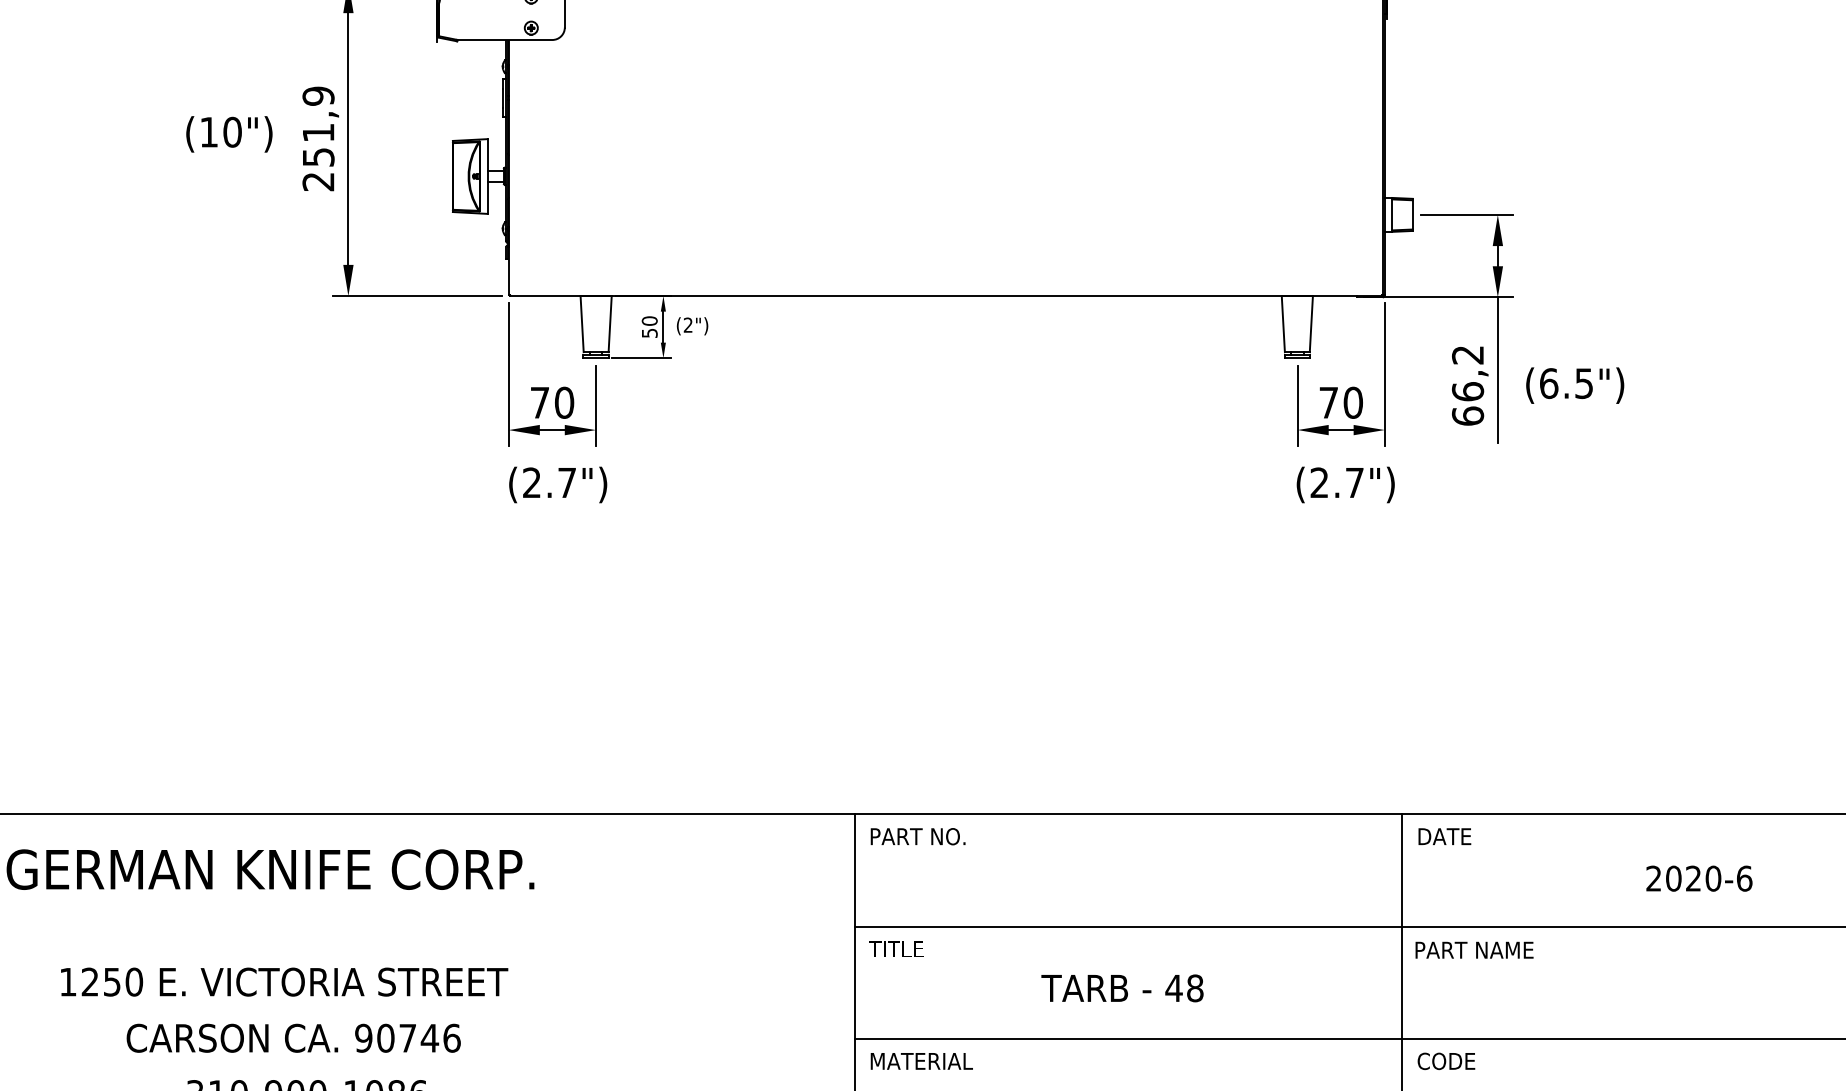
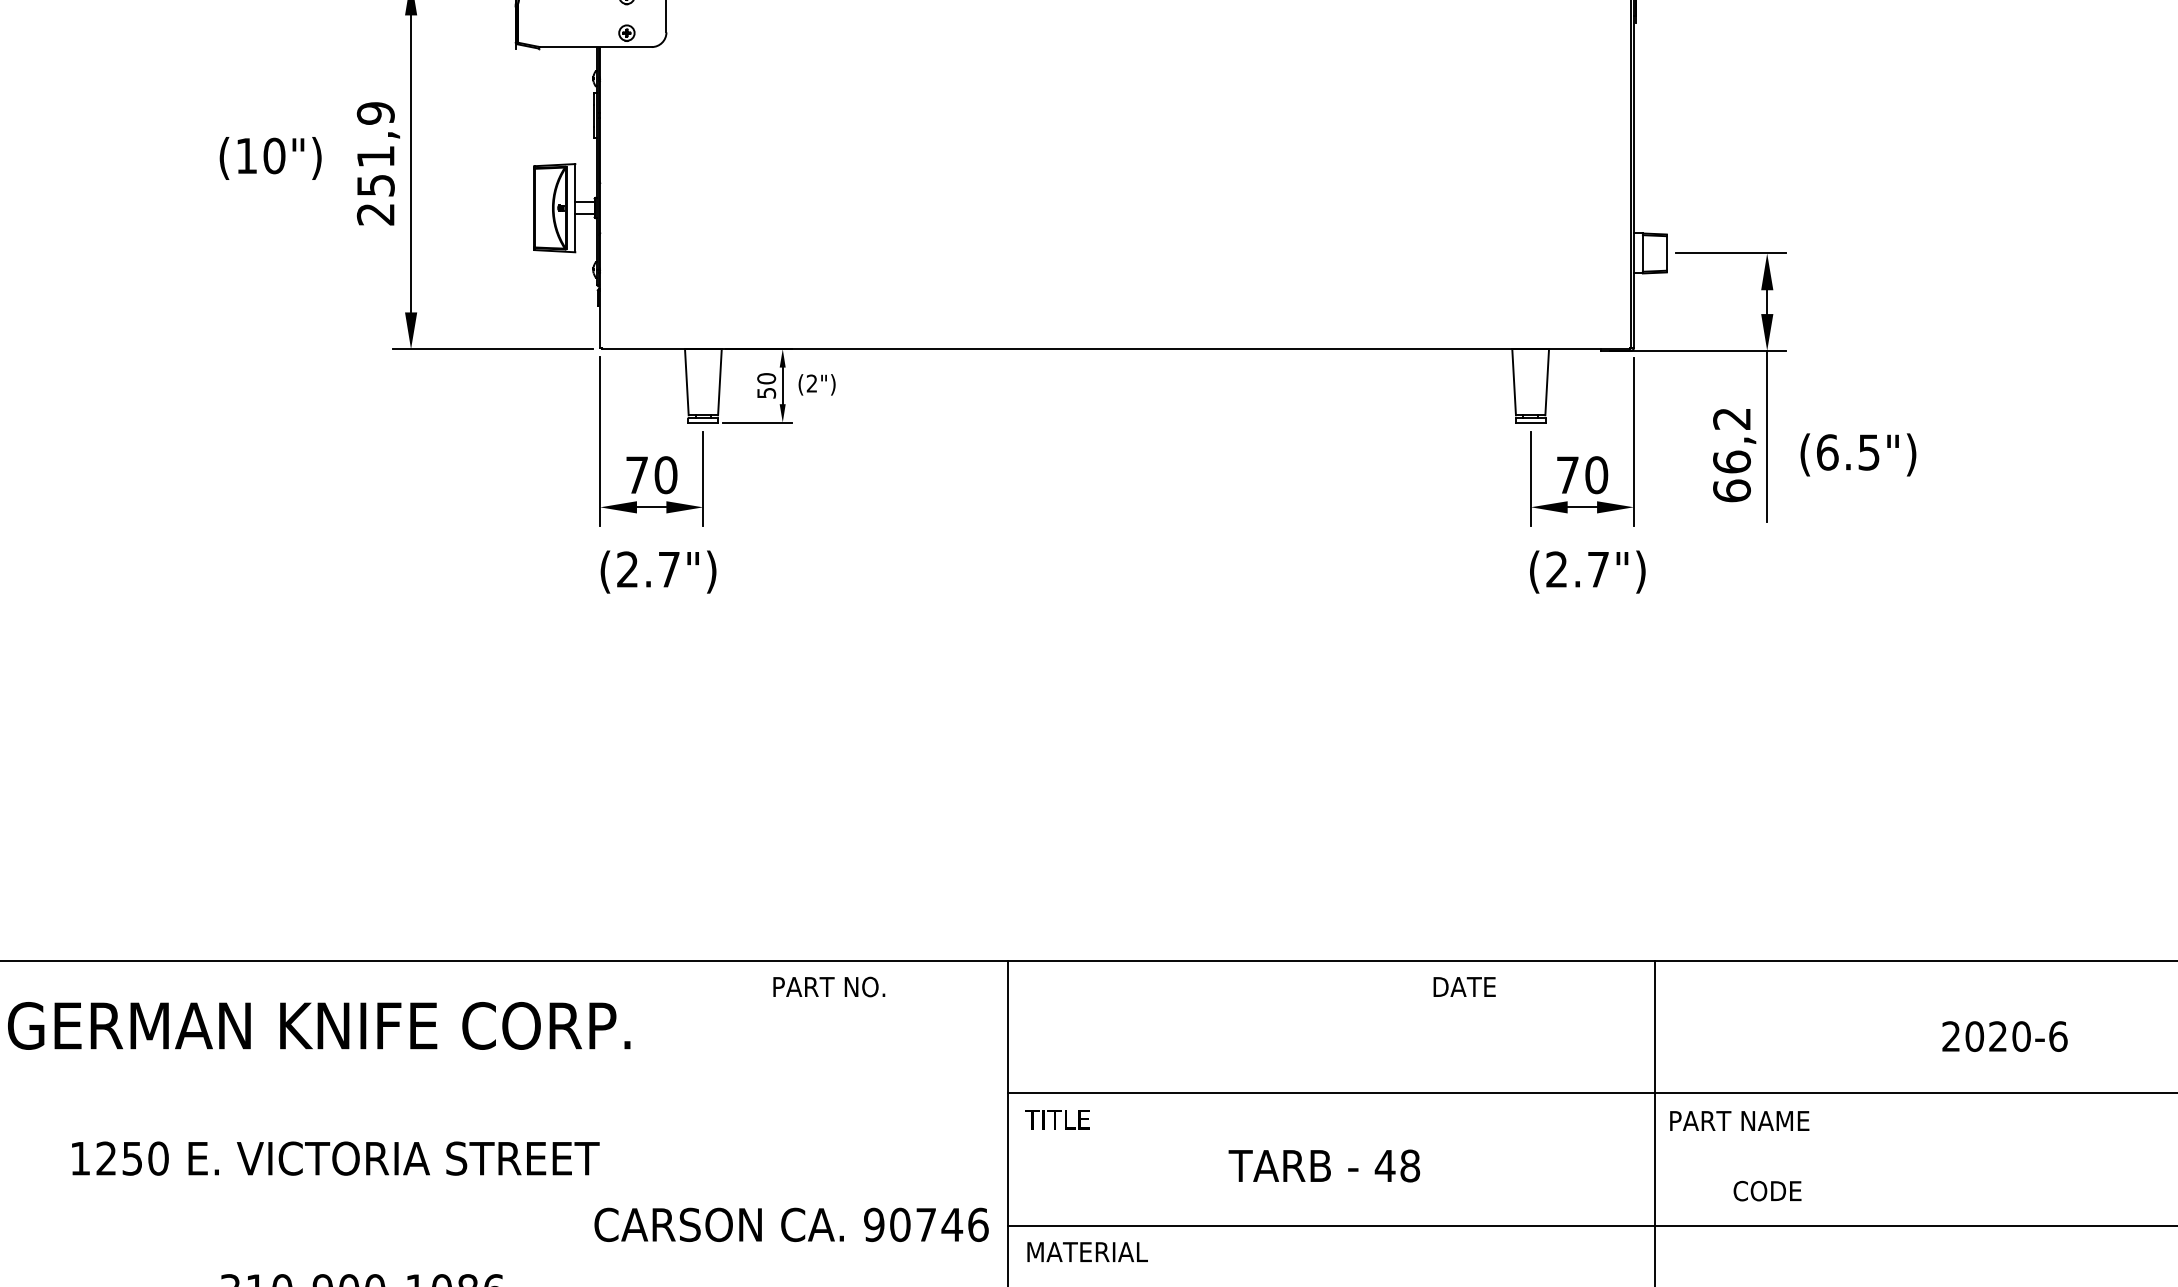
text: (918, 836) -> (829, 986), moved
text: (1444, 836) -> (1464, 986), moved
text: (293, 1037) -> (791, 1224), moved
text: (1446, 1060) -> (1767, 1190), moved

